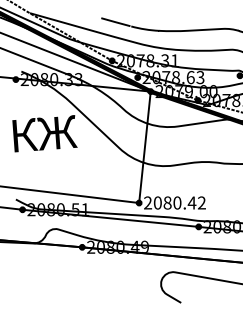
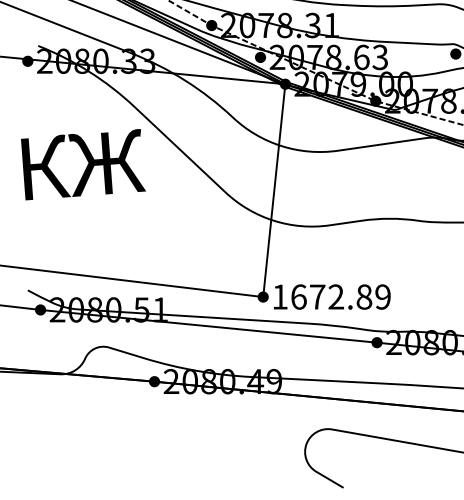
text: (174, 202) -> (330, 296), 2080.42 -> 1672.89

